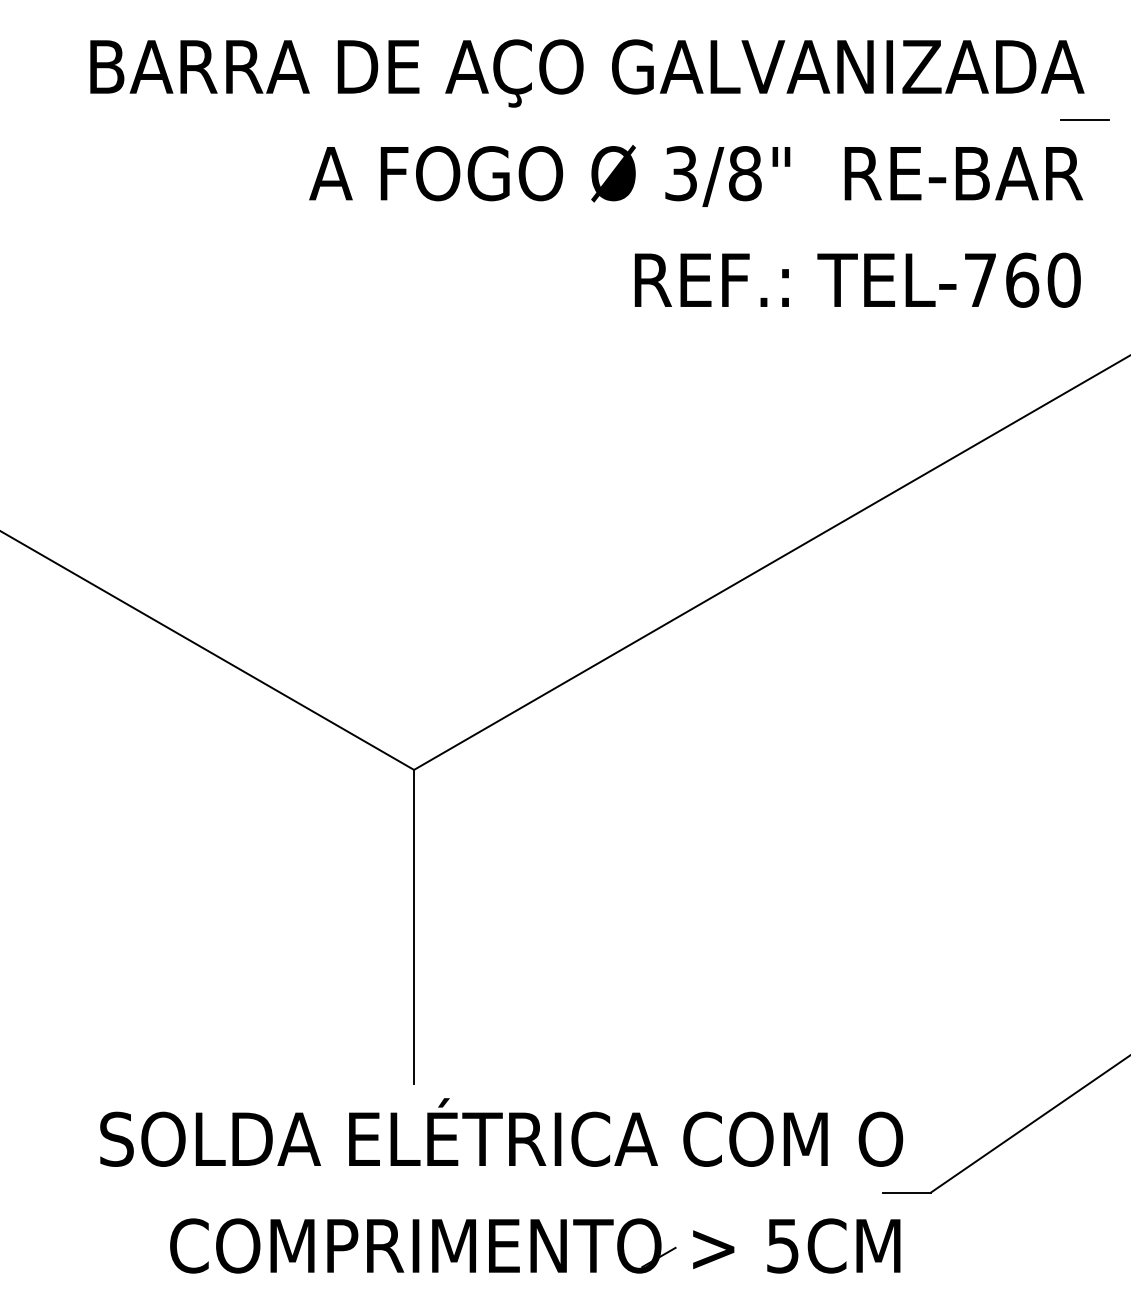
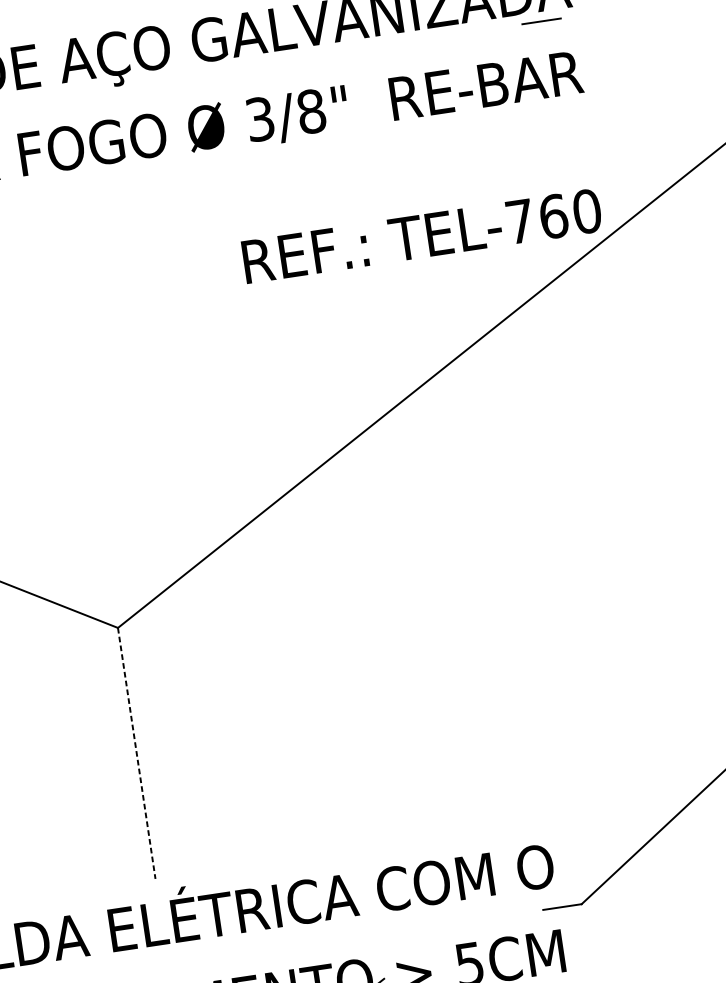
line: (1084, 119) -> (540, 20), moved
text: (857, 279) -> (421, 235), moved
line: (414, 926) -> (137, 753), solid -> dashed

